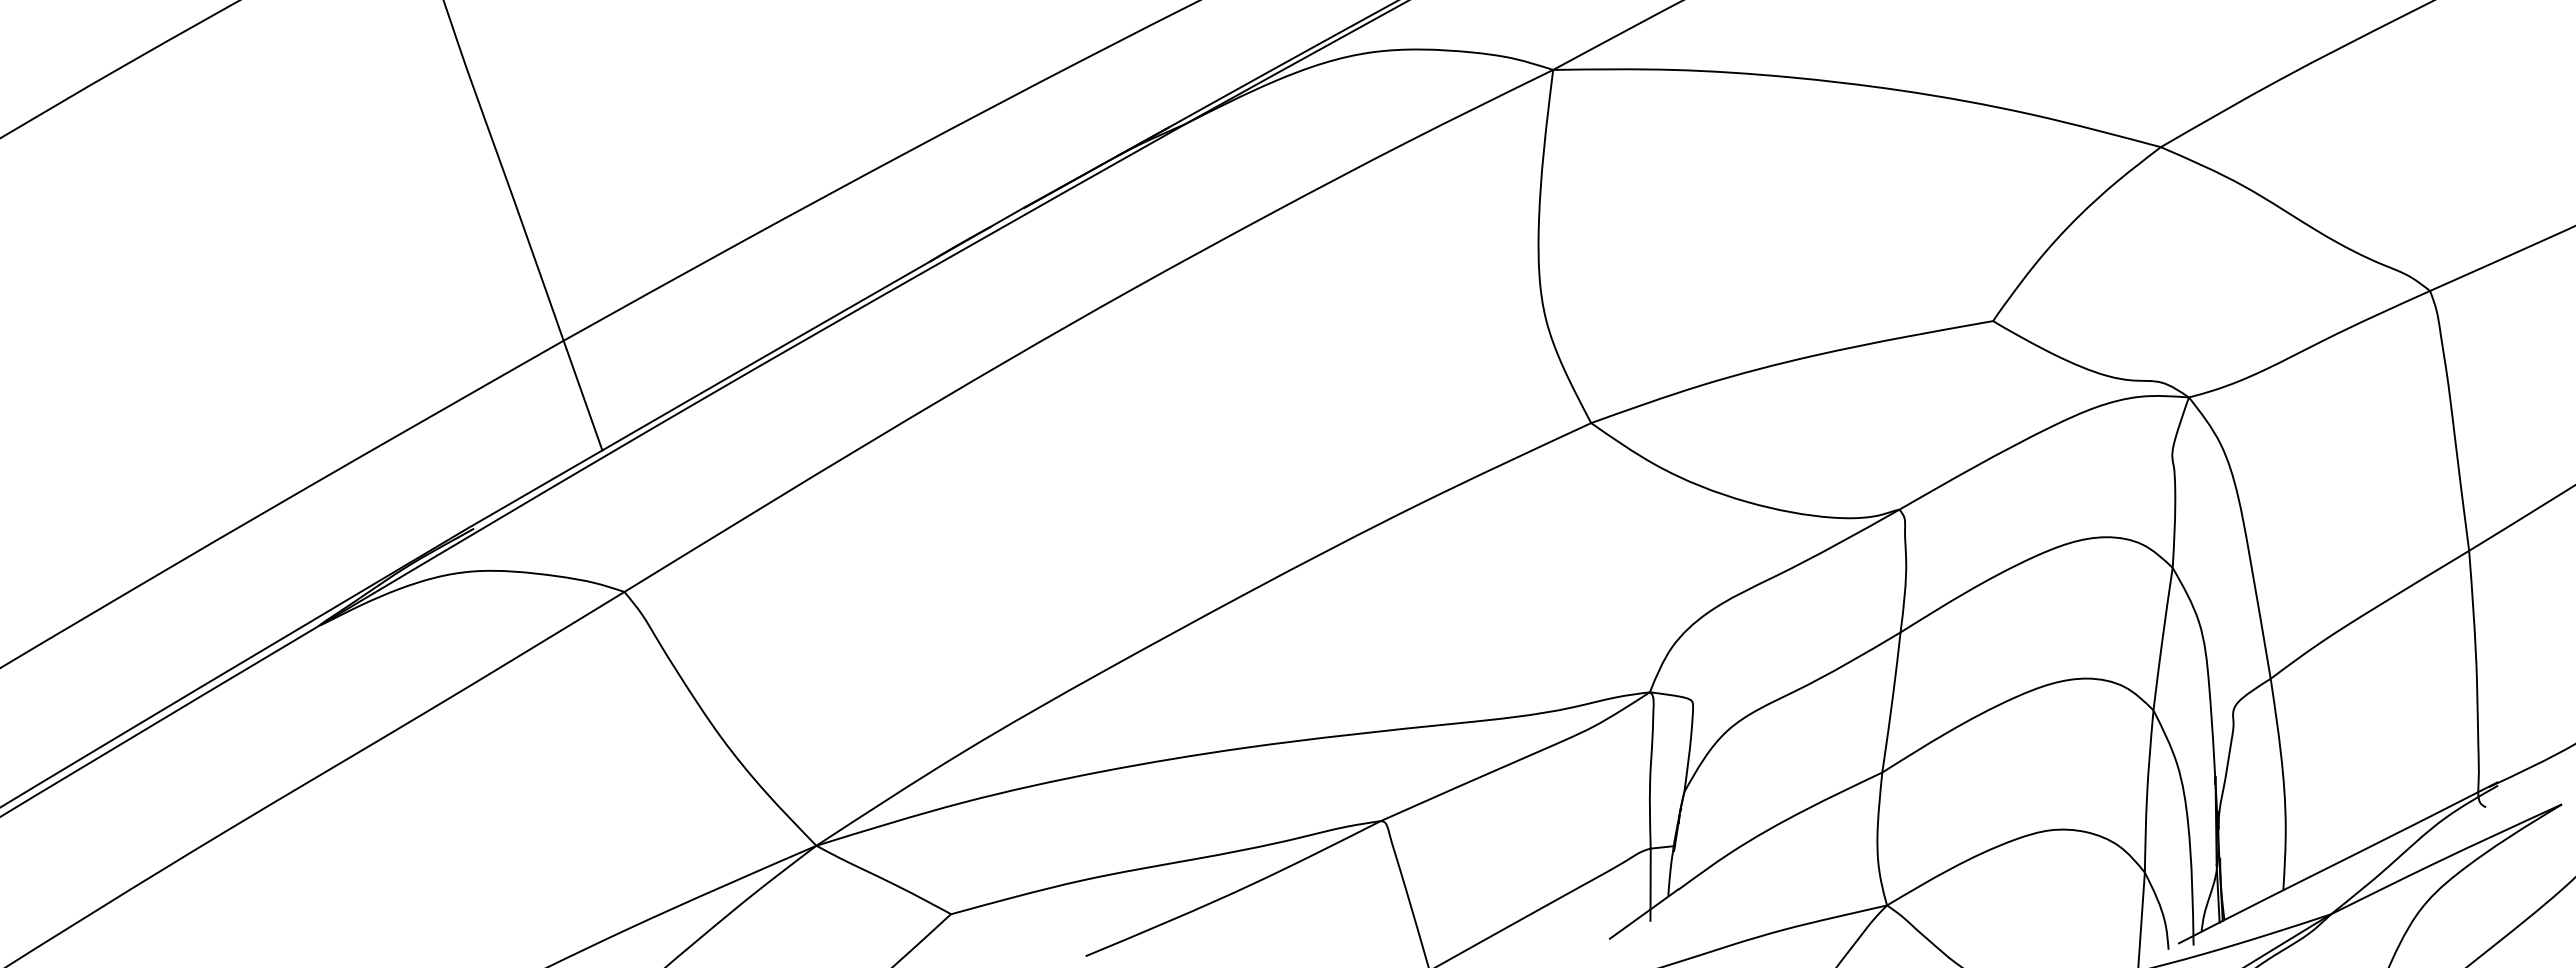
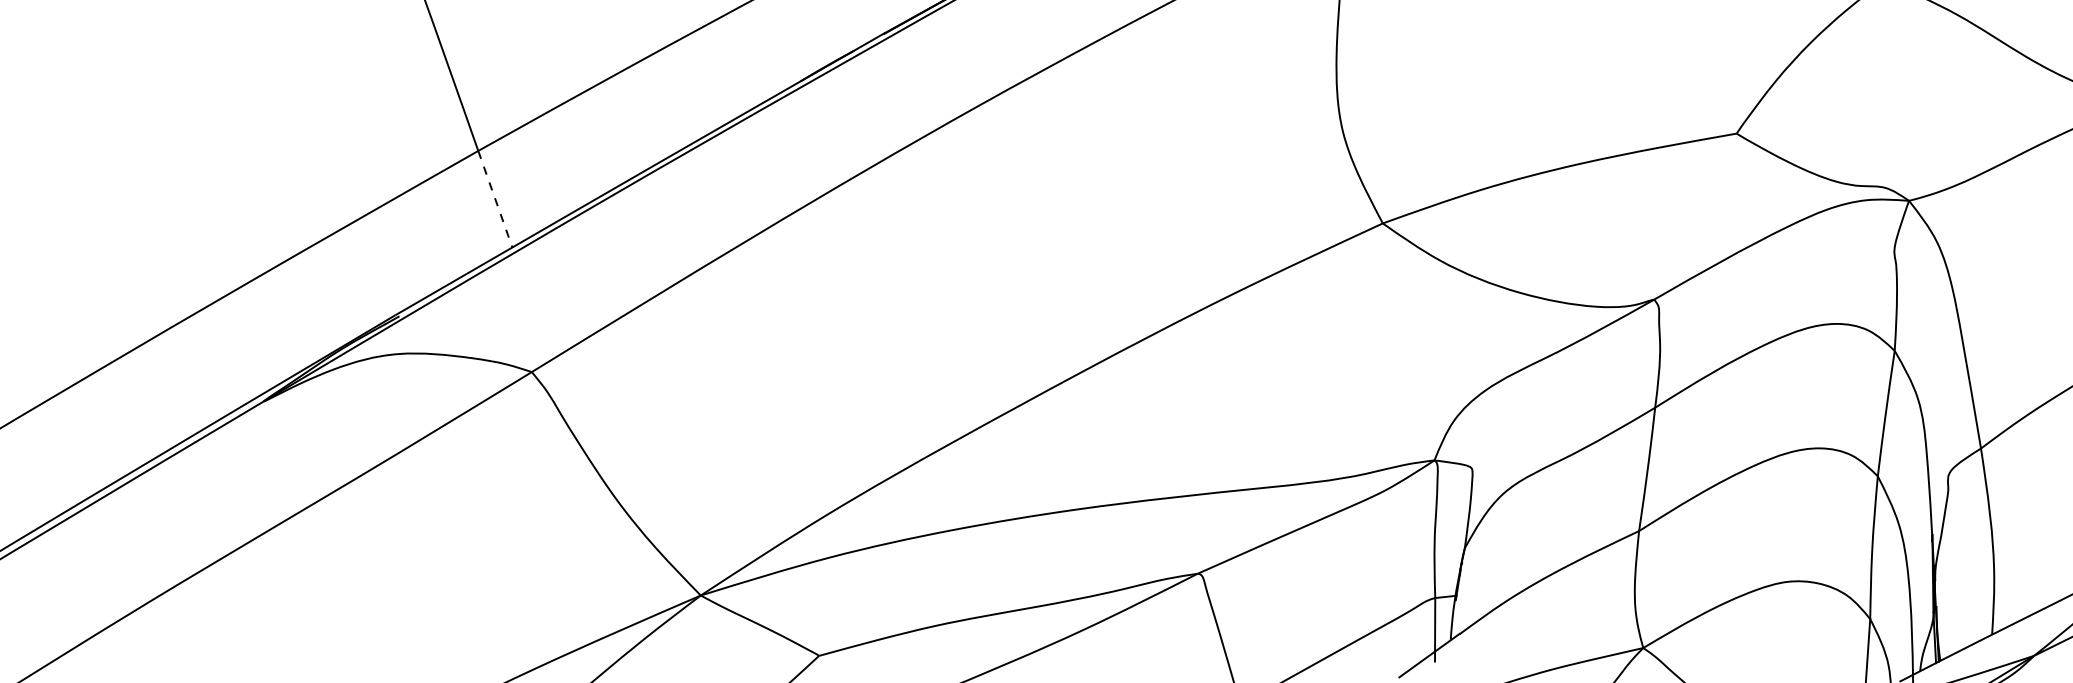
line: (583, 396) -> (495, 200), solid -> dashed

